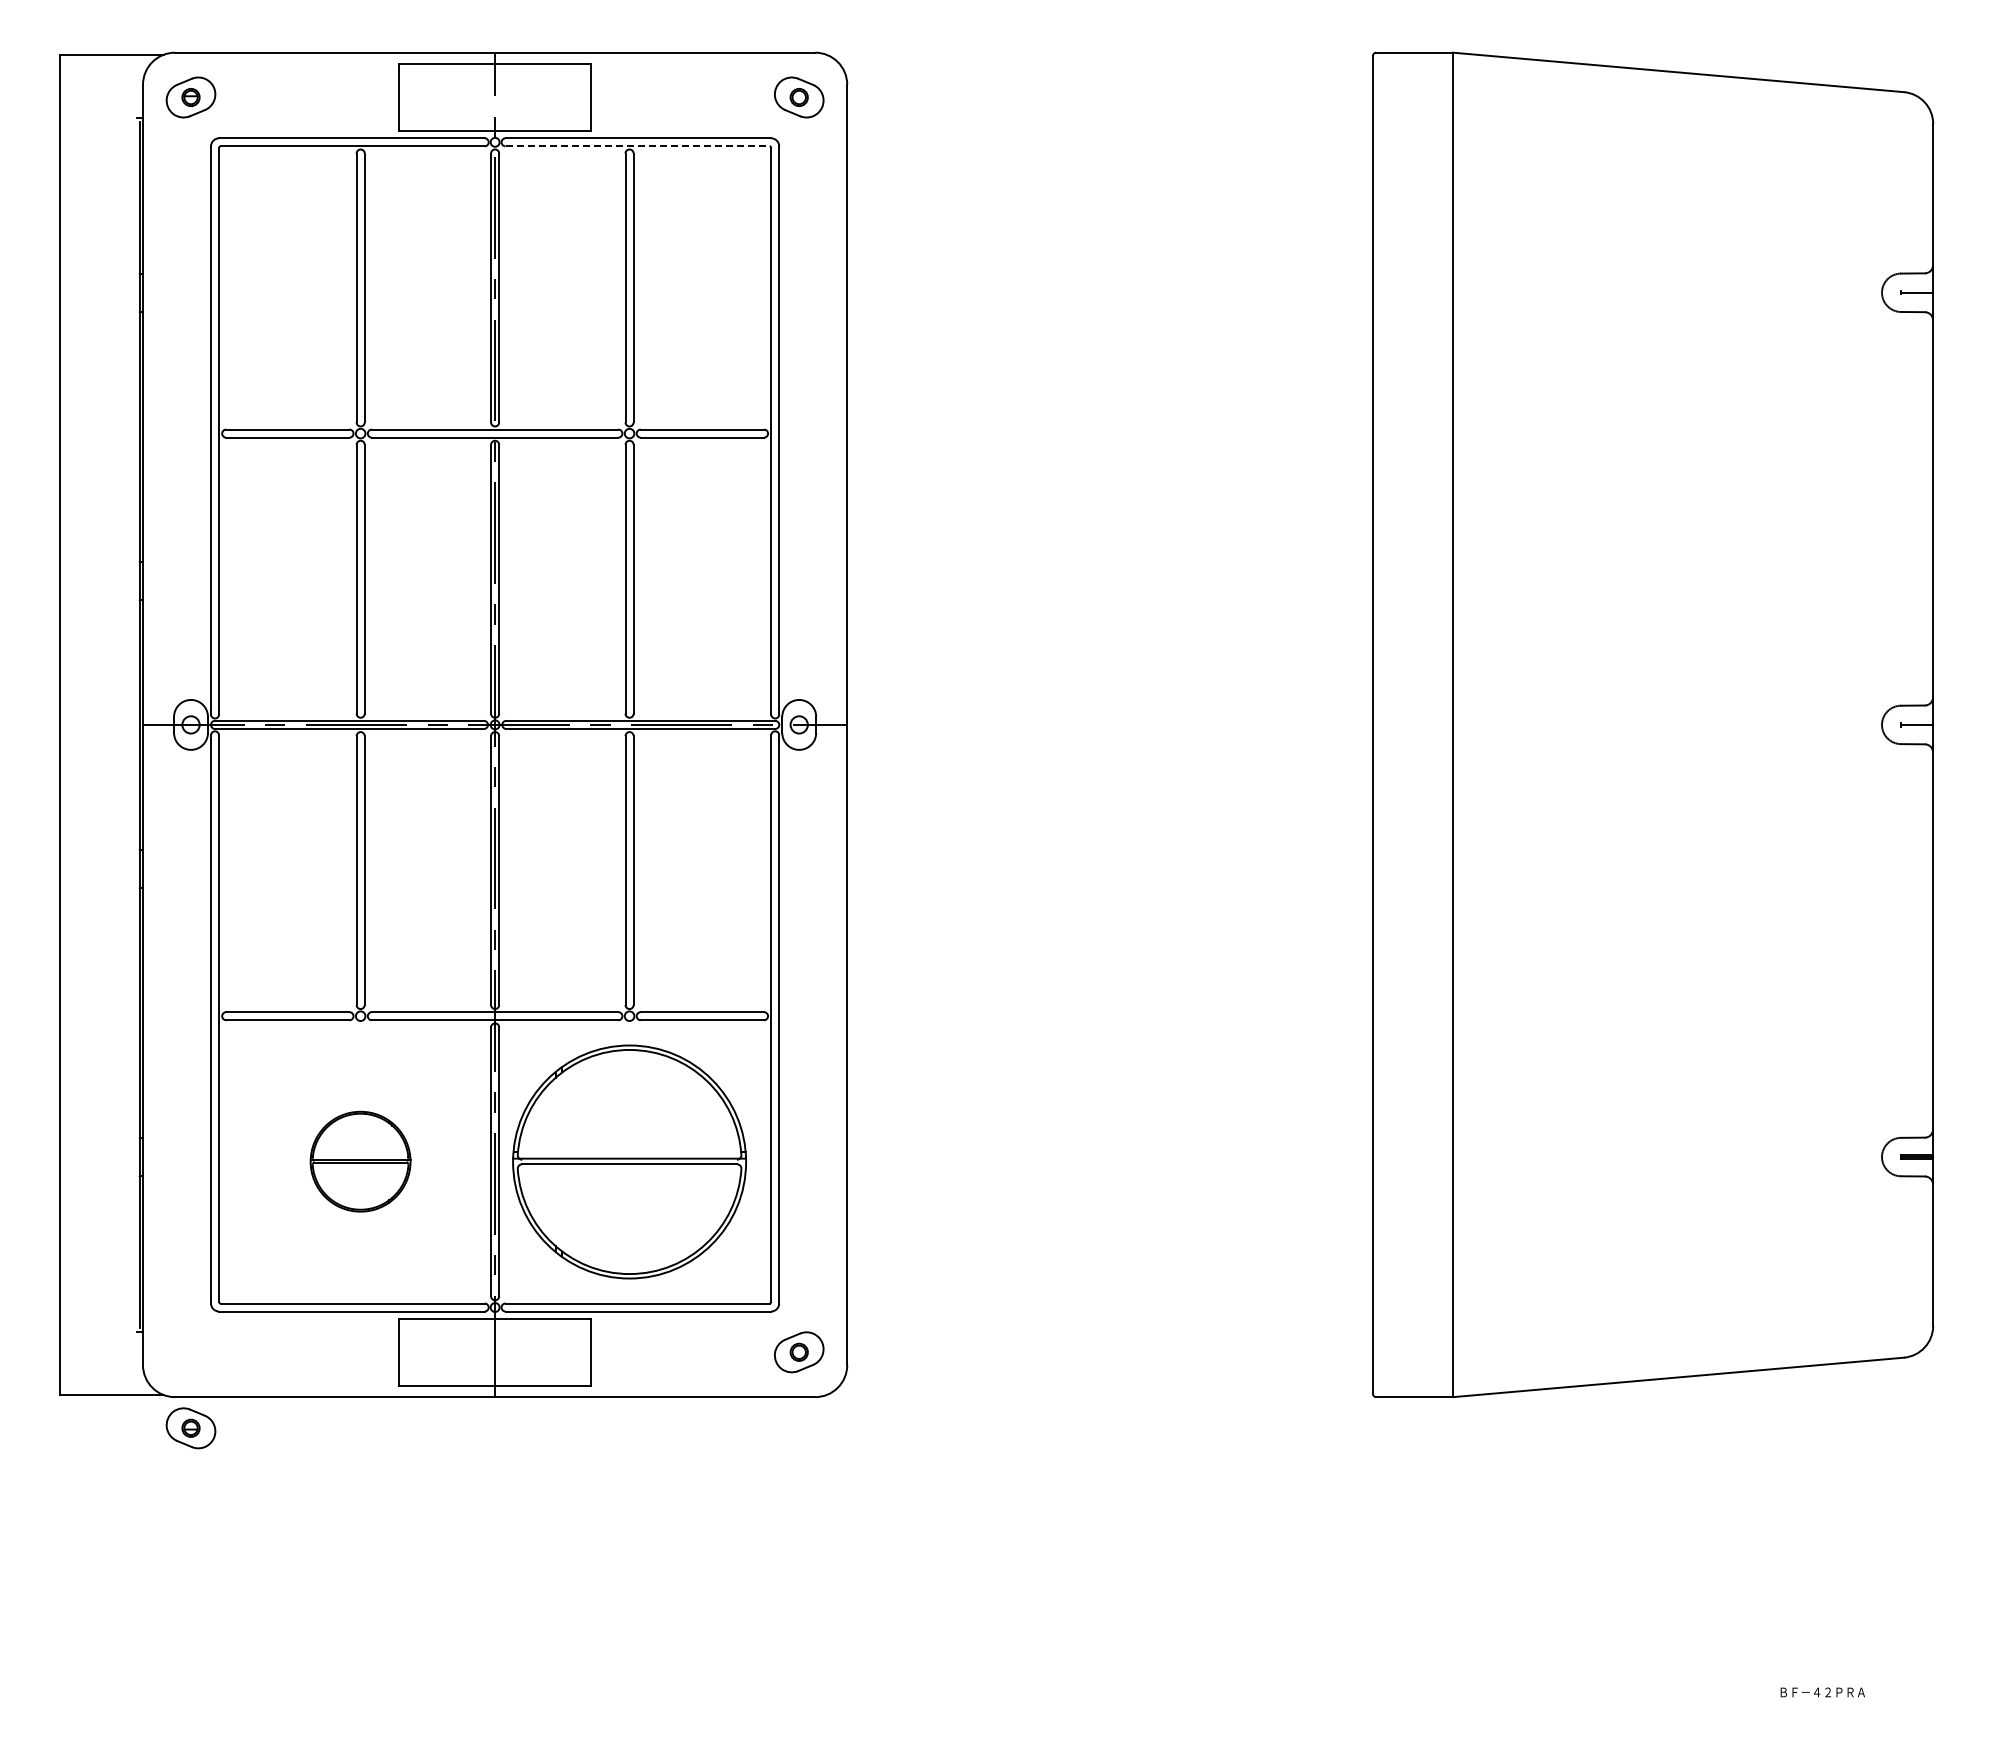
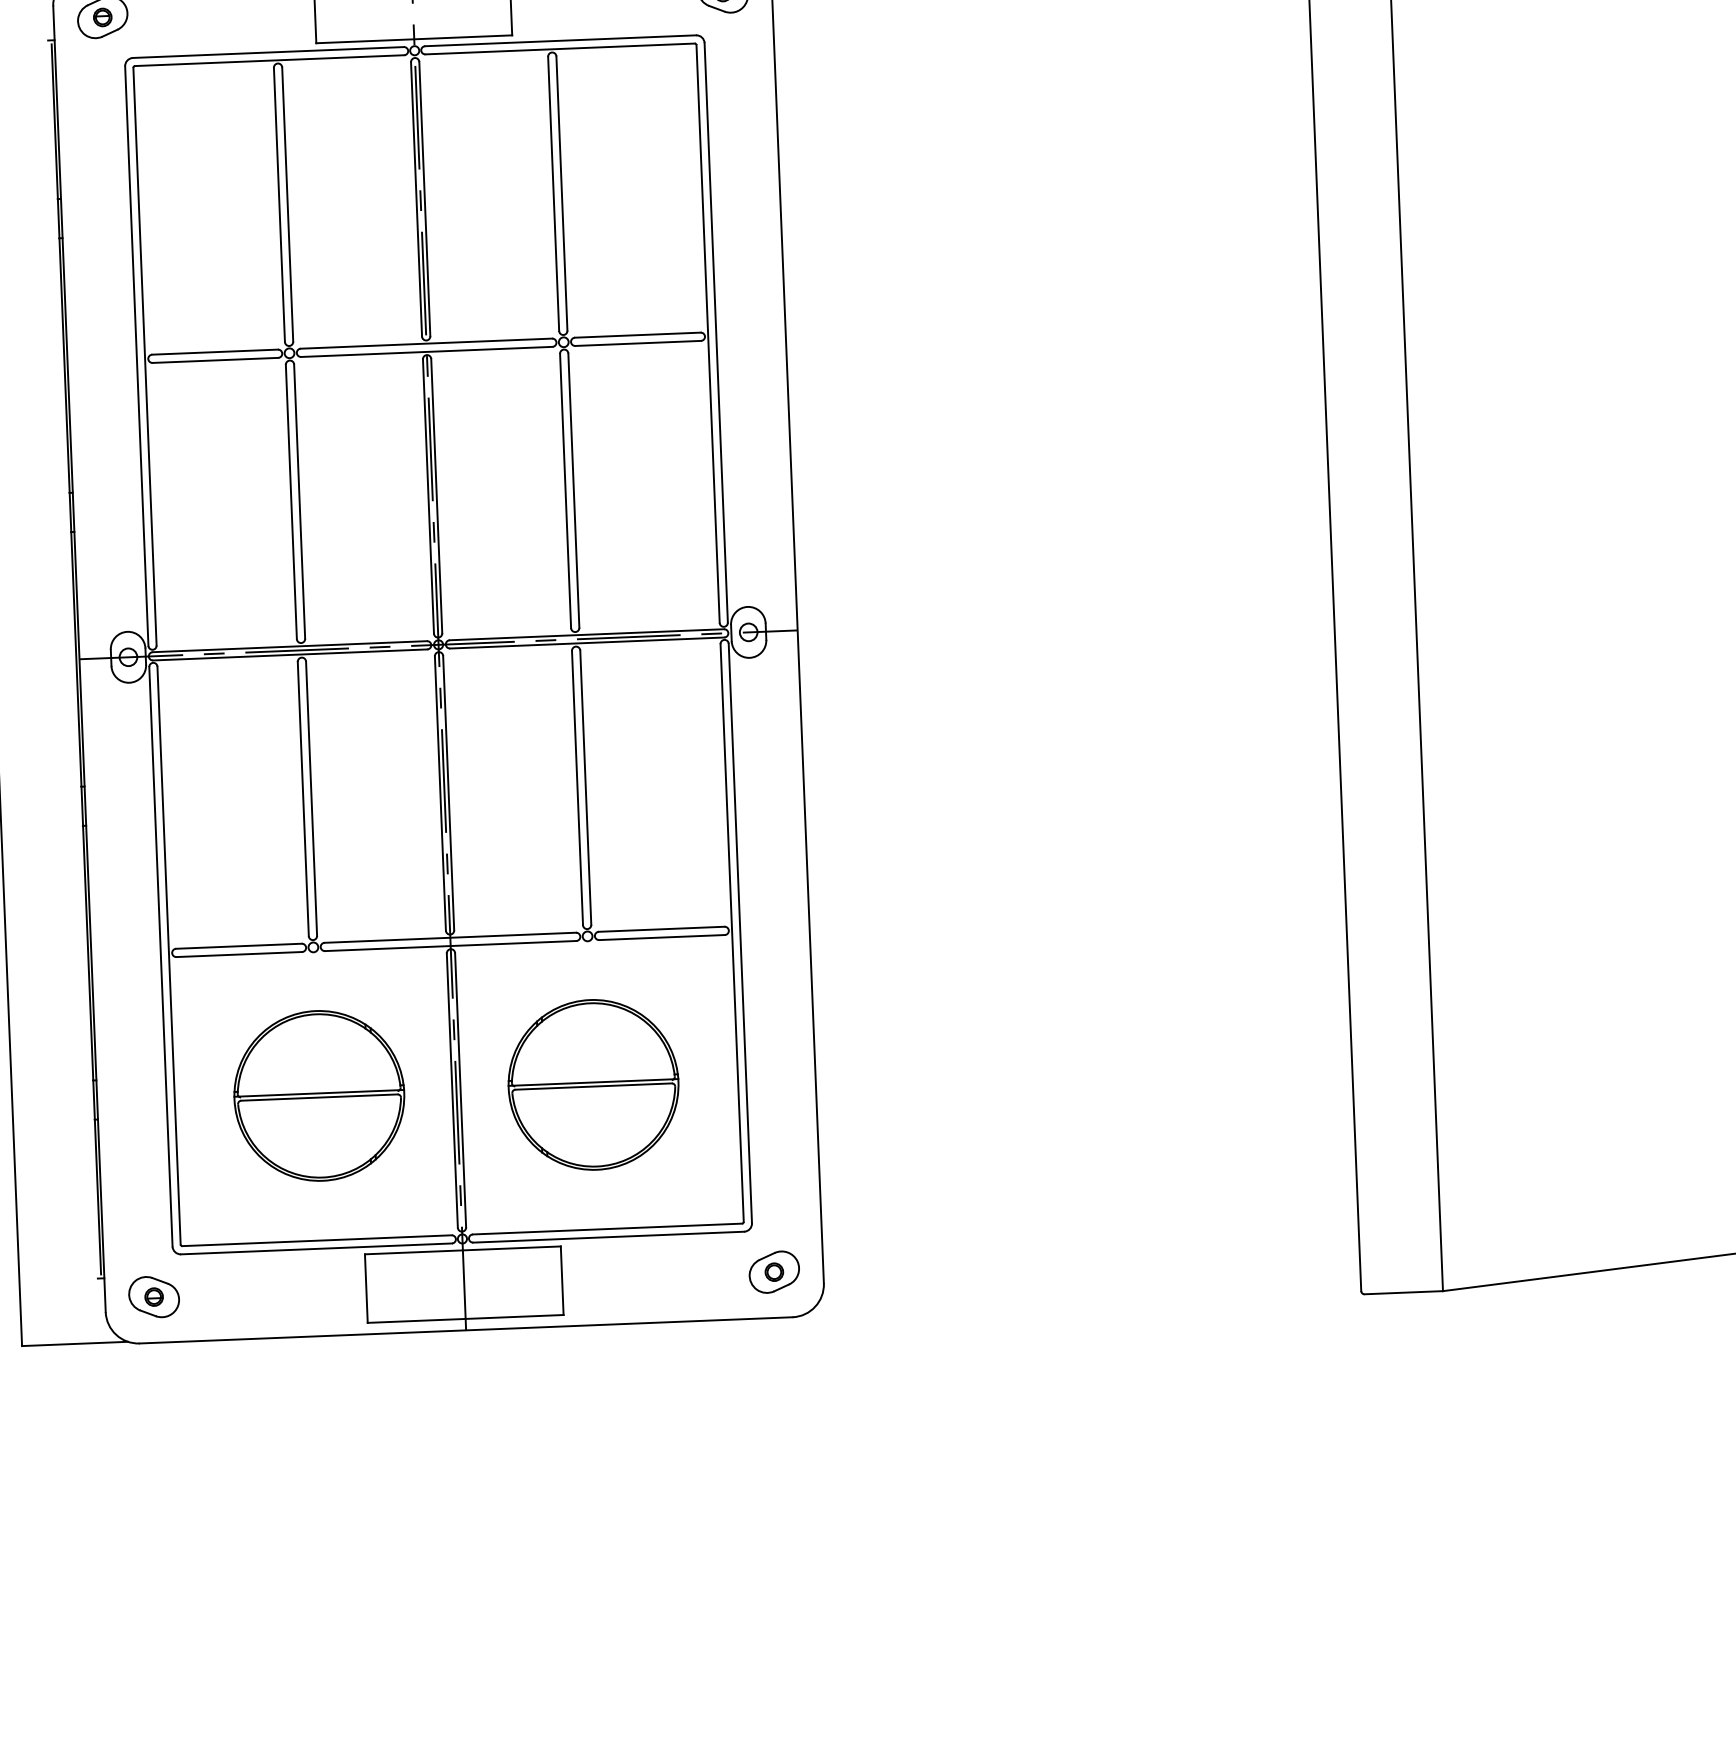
line: (638, 146) -> (561, 49), dashed -> solid
part: (360, 1161) -> (319, 1095), size x1.67
part: (629, 1161) -> (593, 1084), size x0.71
part: (190, 1428) -> (153, 1297), moved

